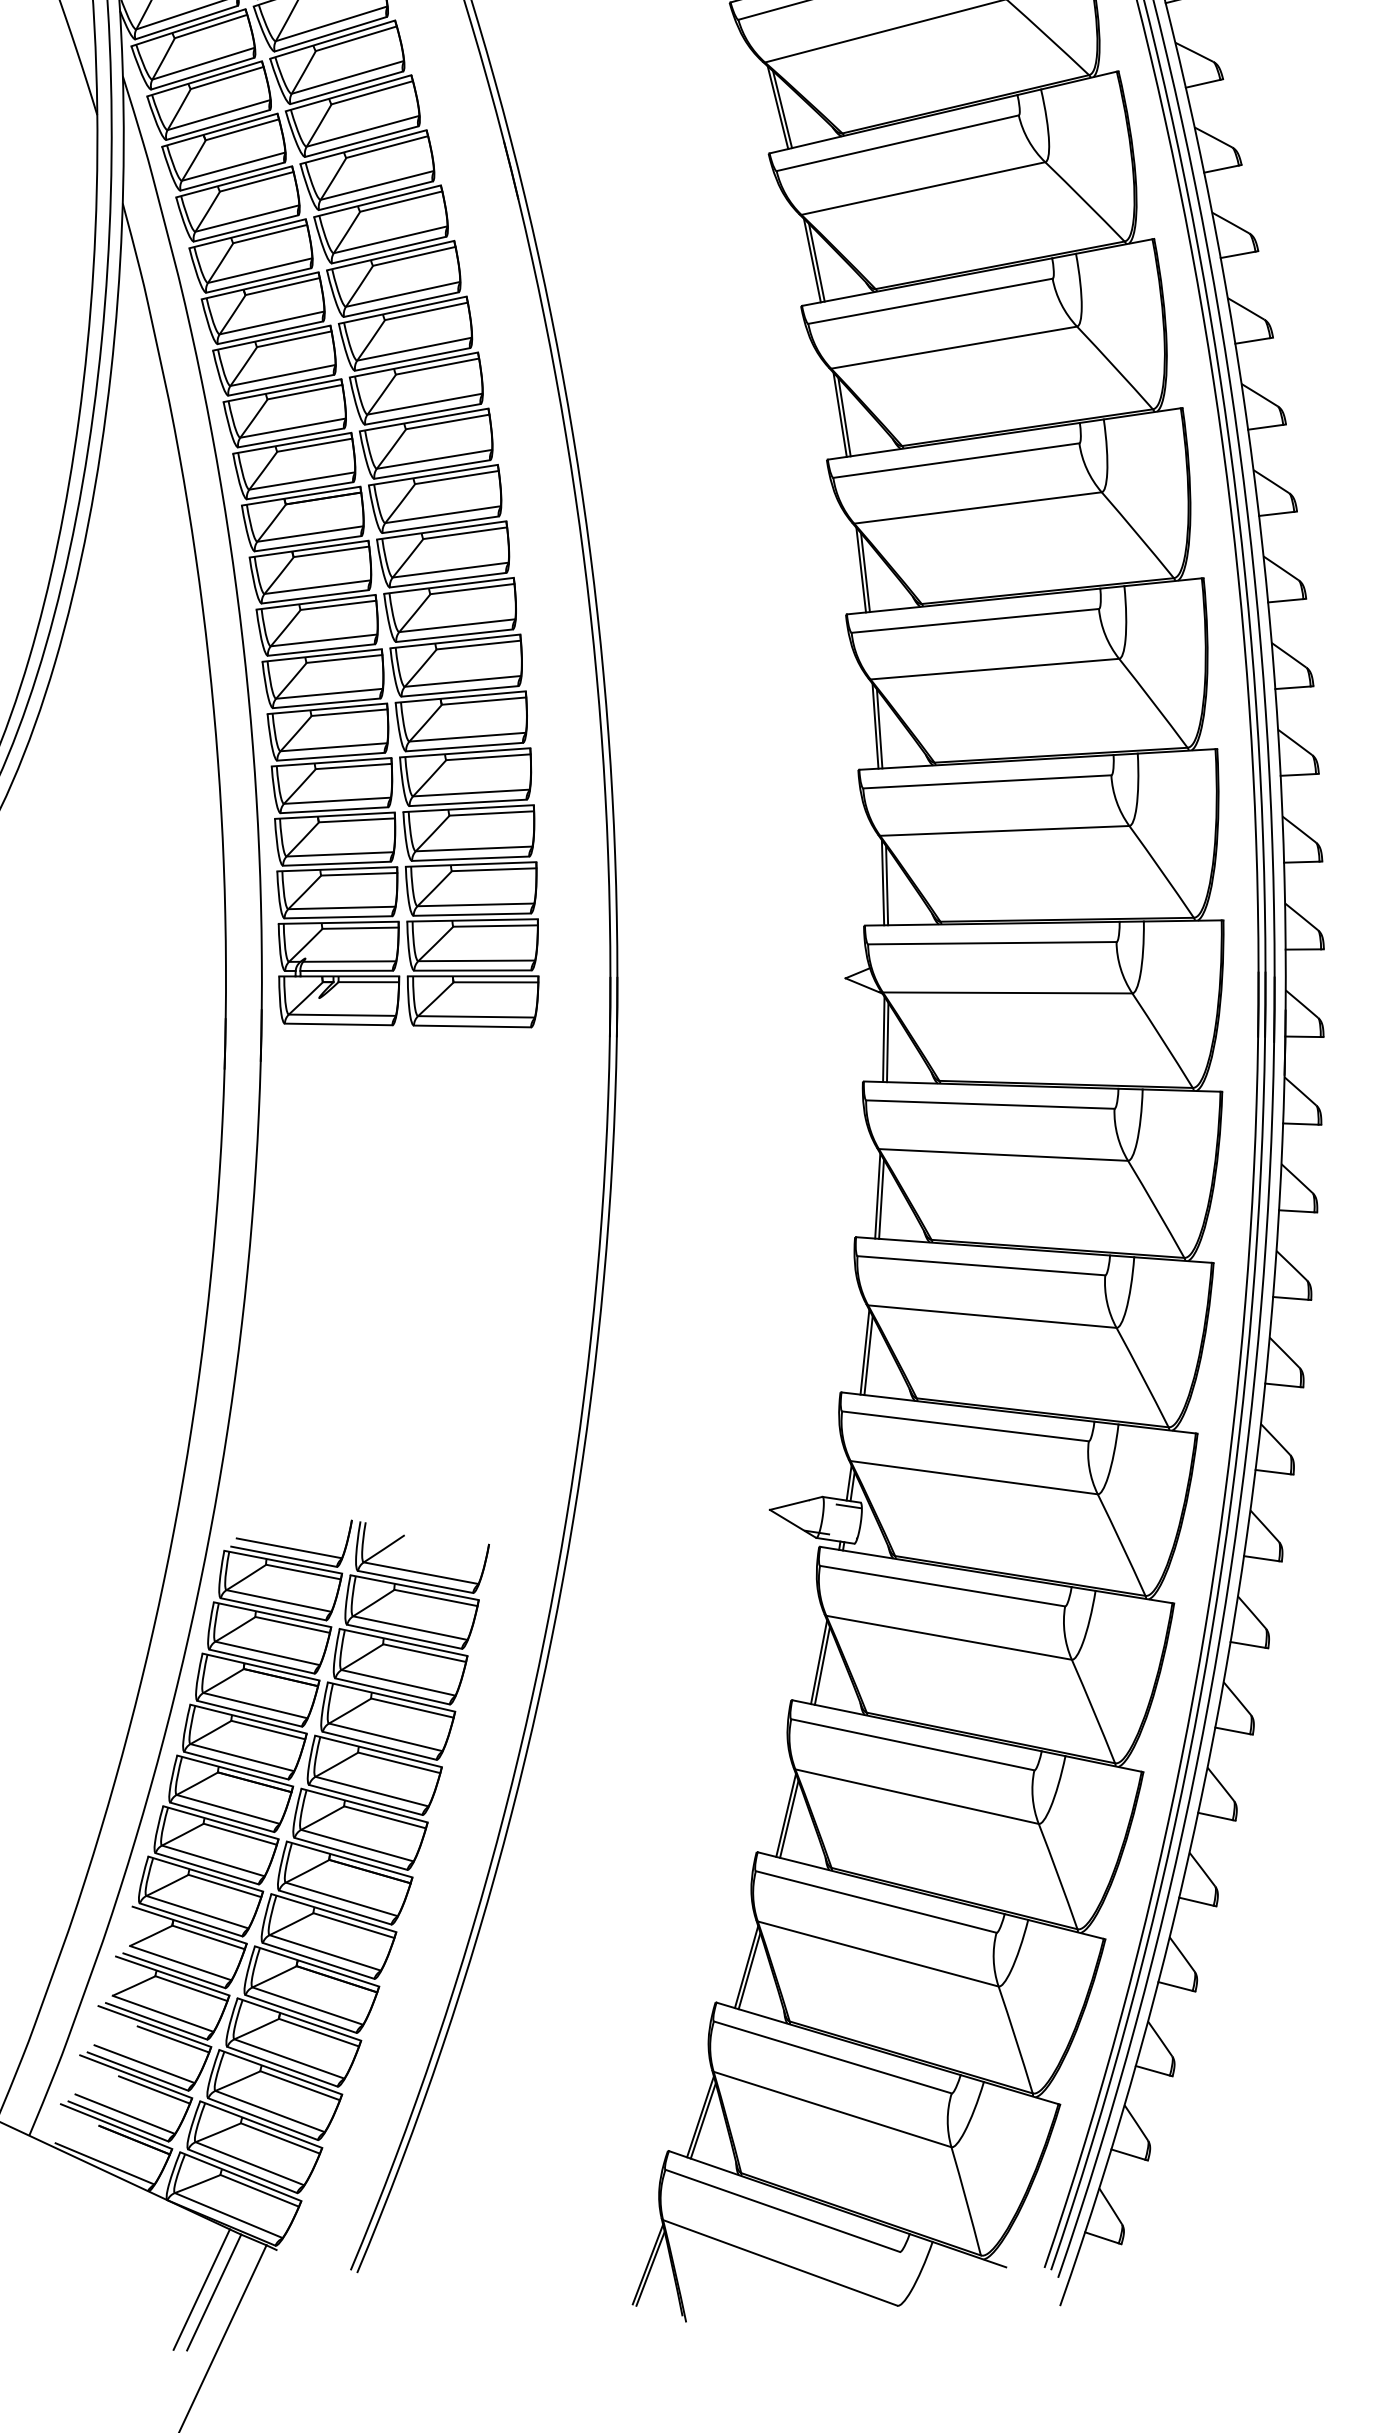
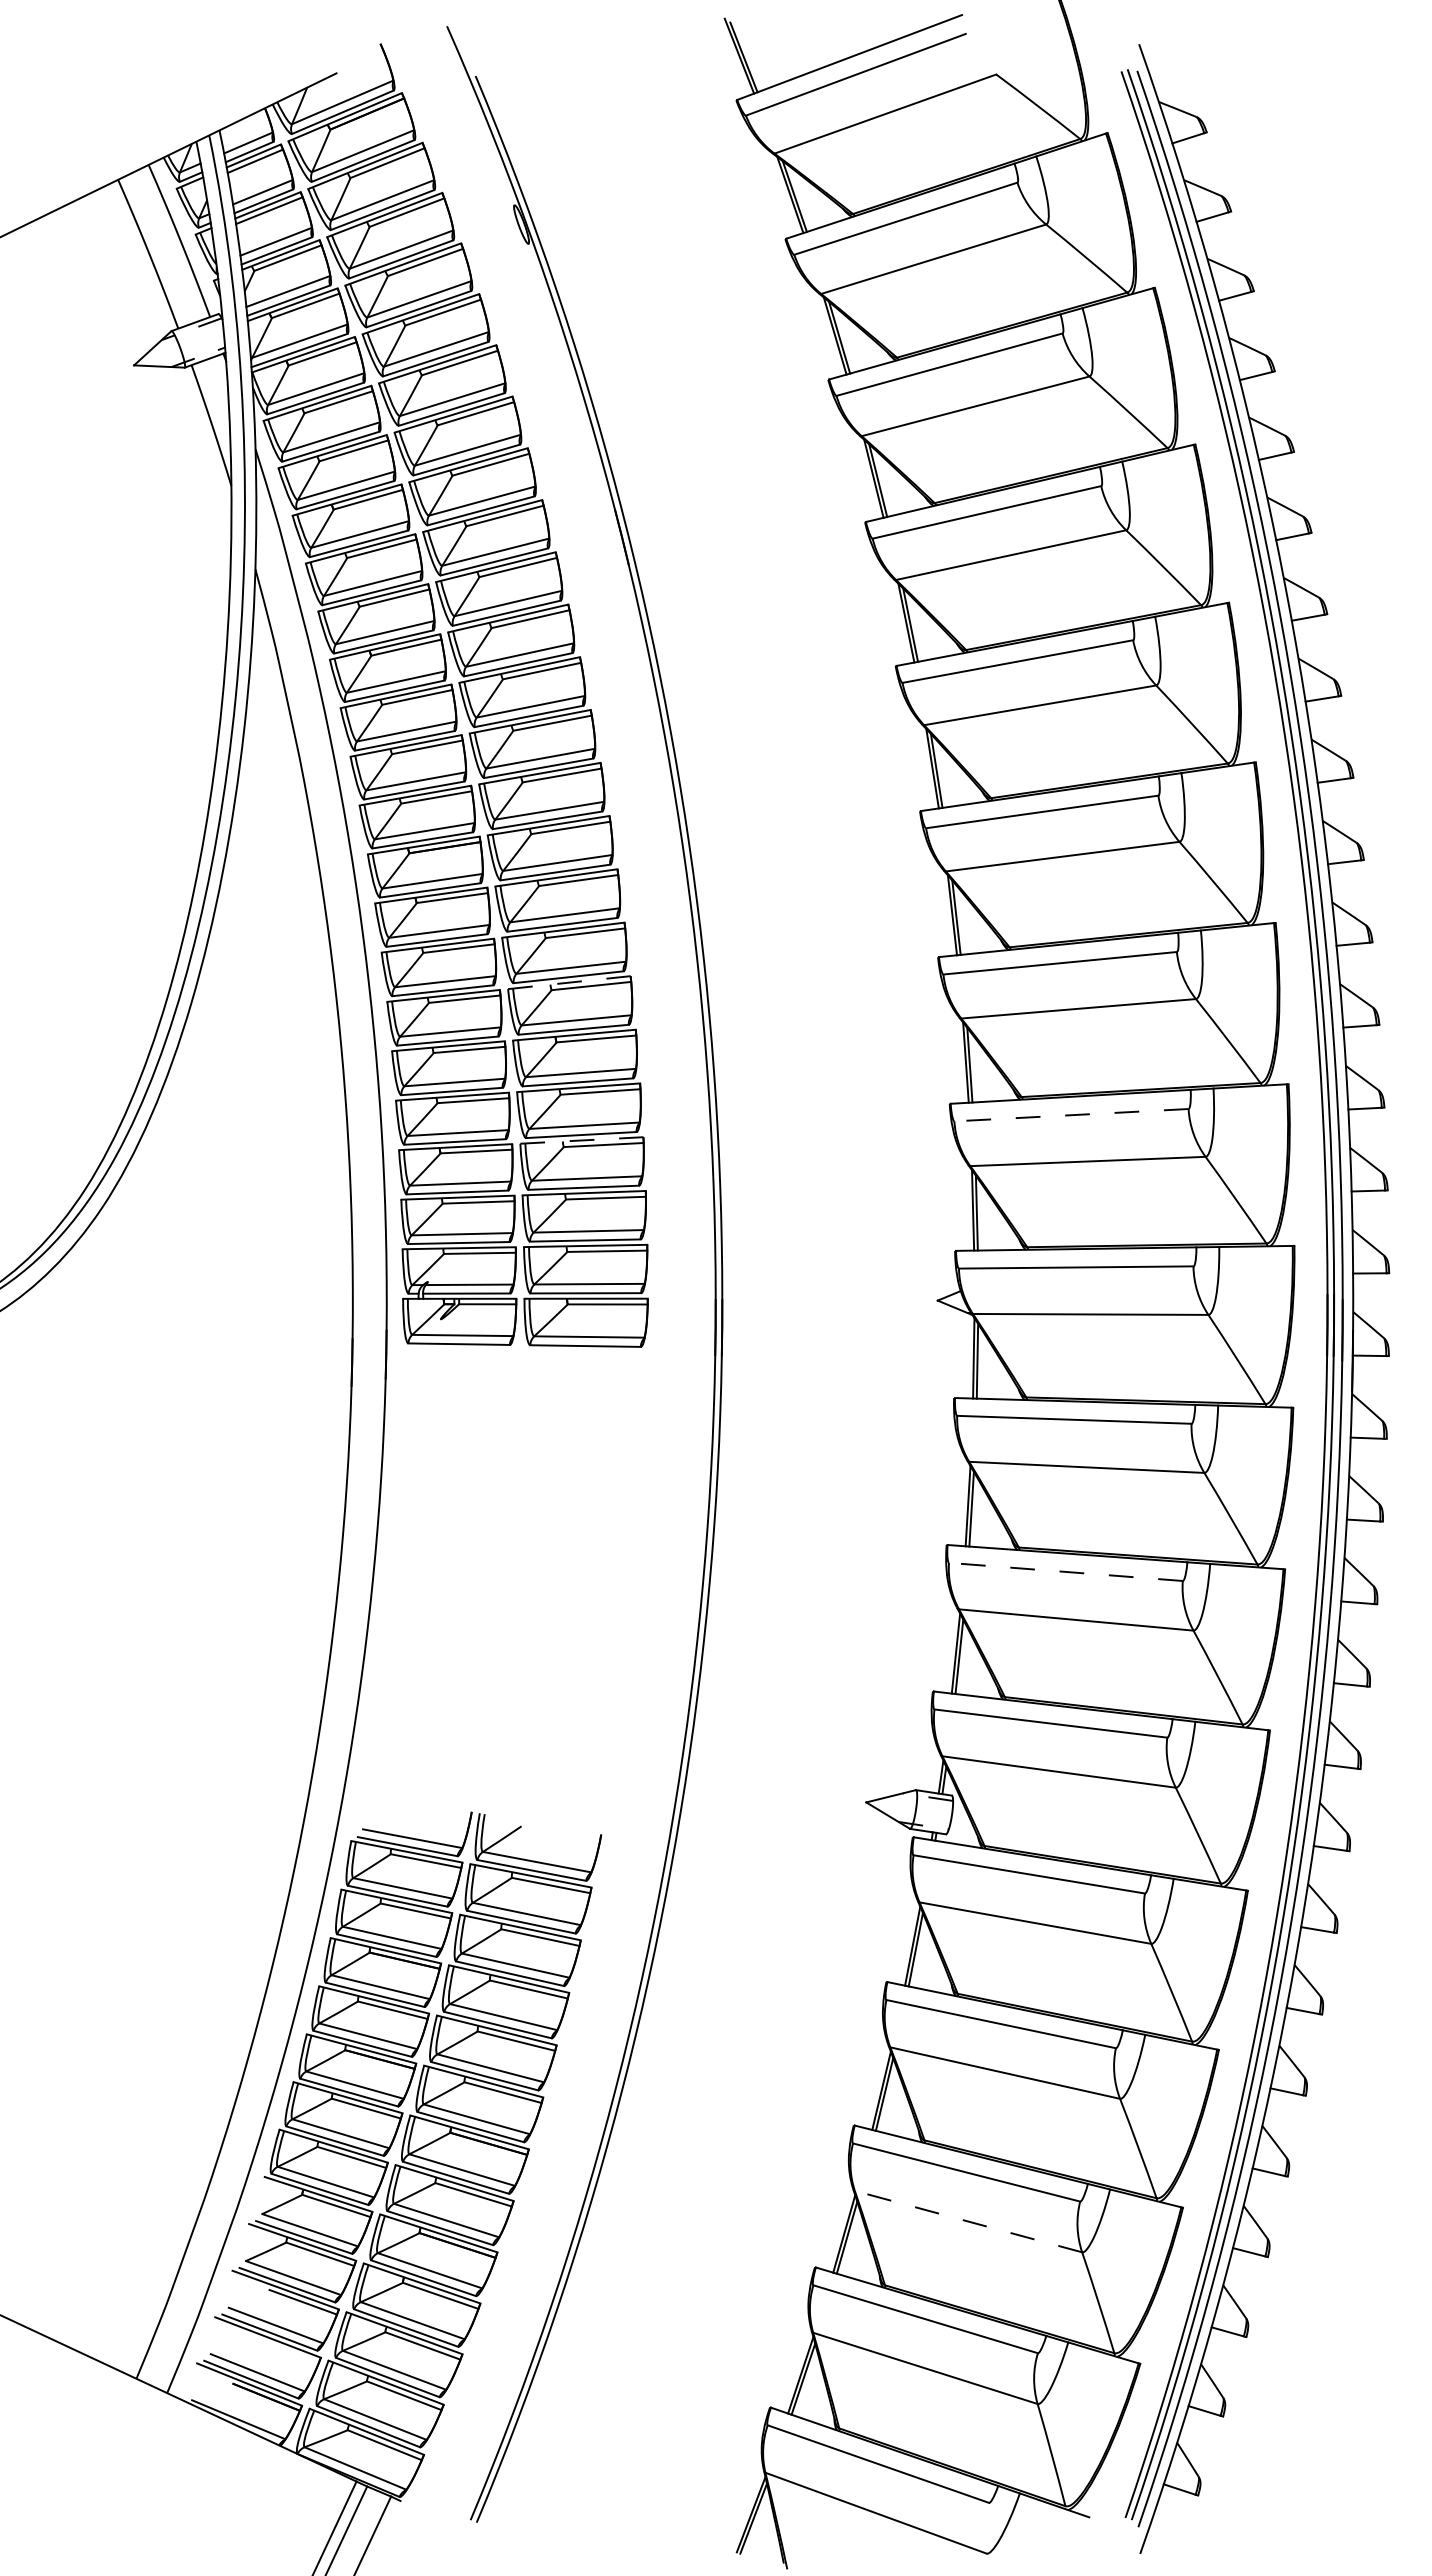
line: (455, 641) -> (569, 982), solid -> dashed
line: (987, 782) -> (1071, 1115), solid -> dashed
line: (468, 808) -> (581, 1140), solid -> dashed
line: (980, 1265) -> (1065, 1571), solid -> dashed
line: (878, 1953) -> (968, 2221), solid -> dashed
line: (153, 2089) -> (284, 2349), removed

